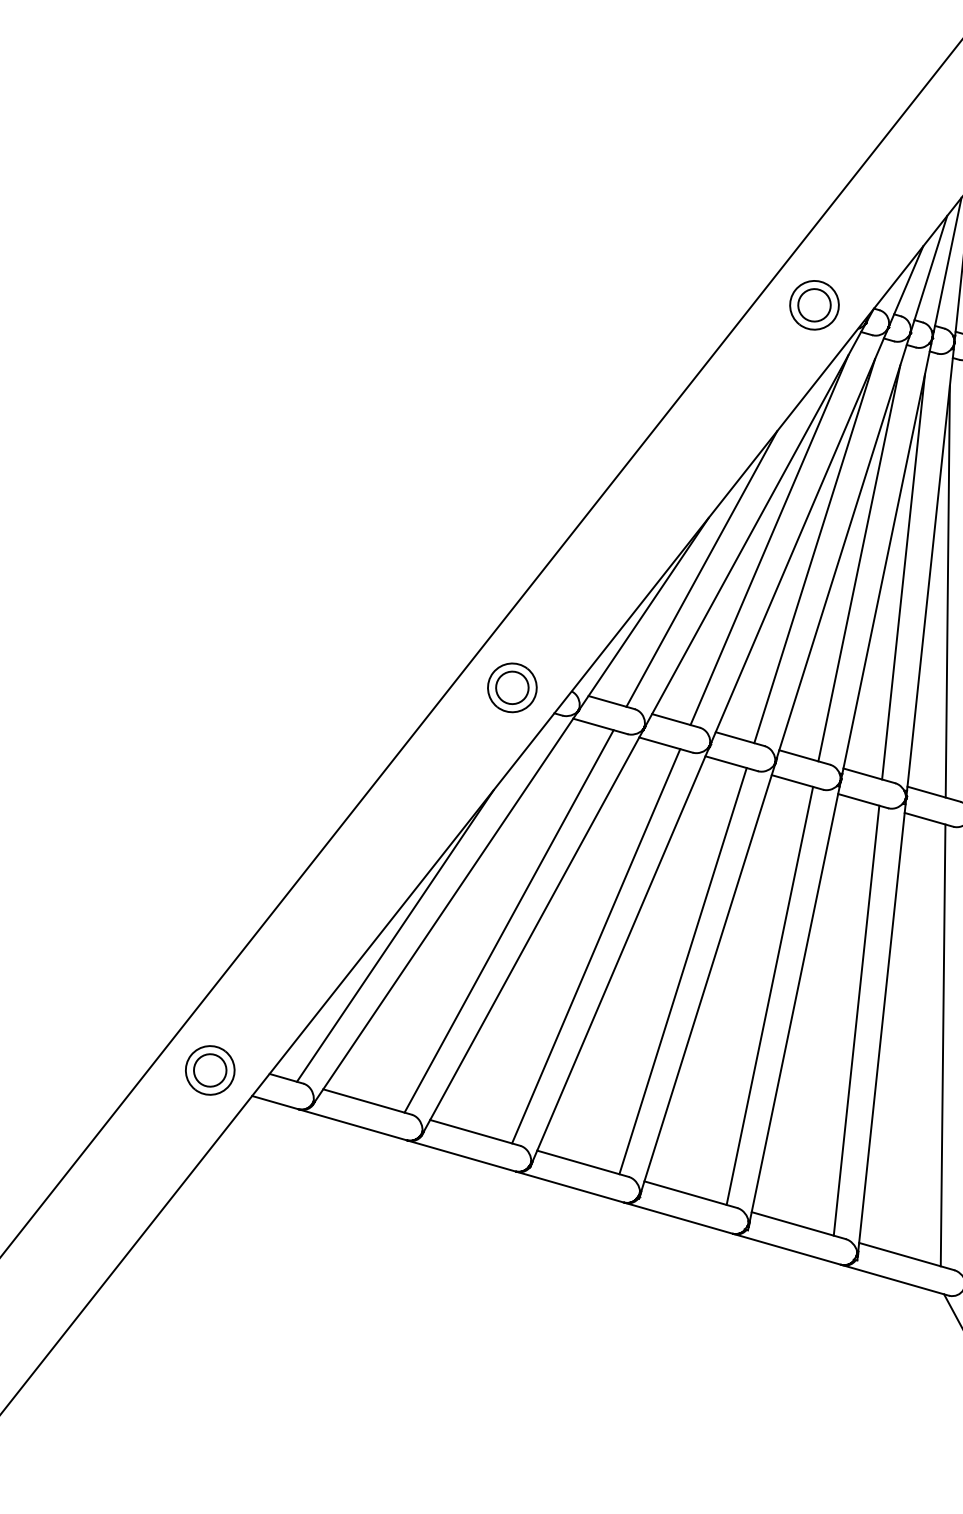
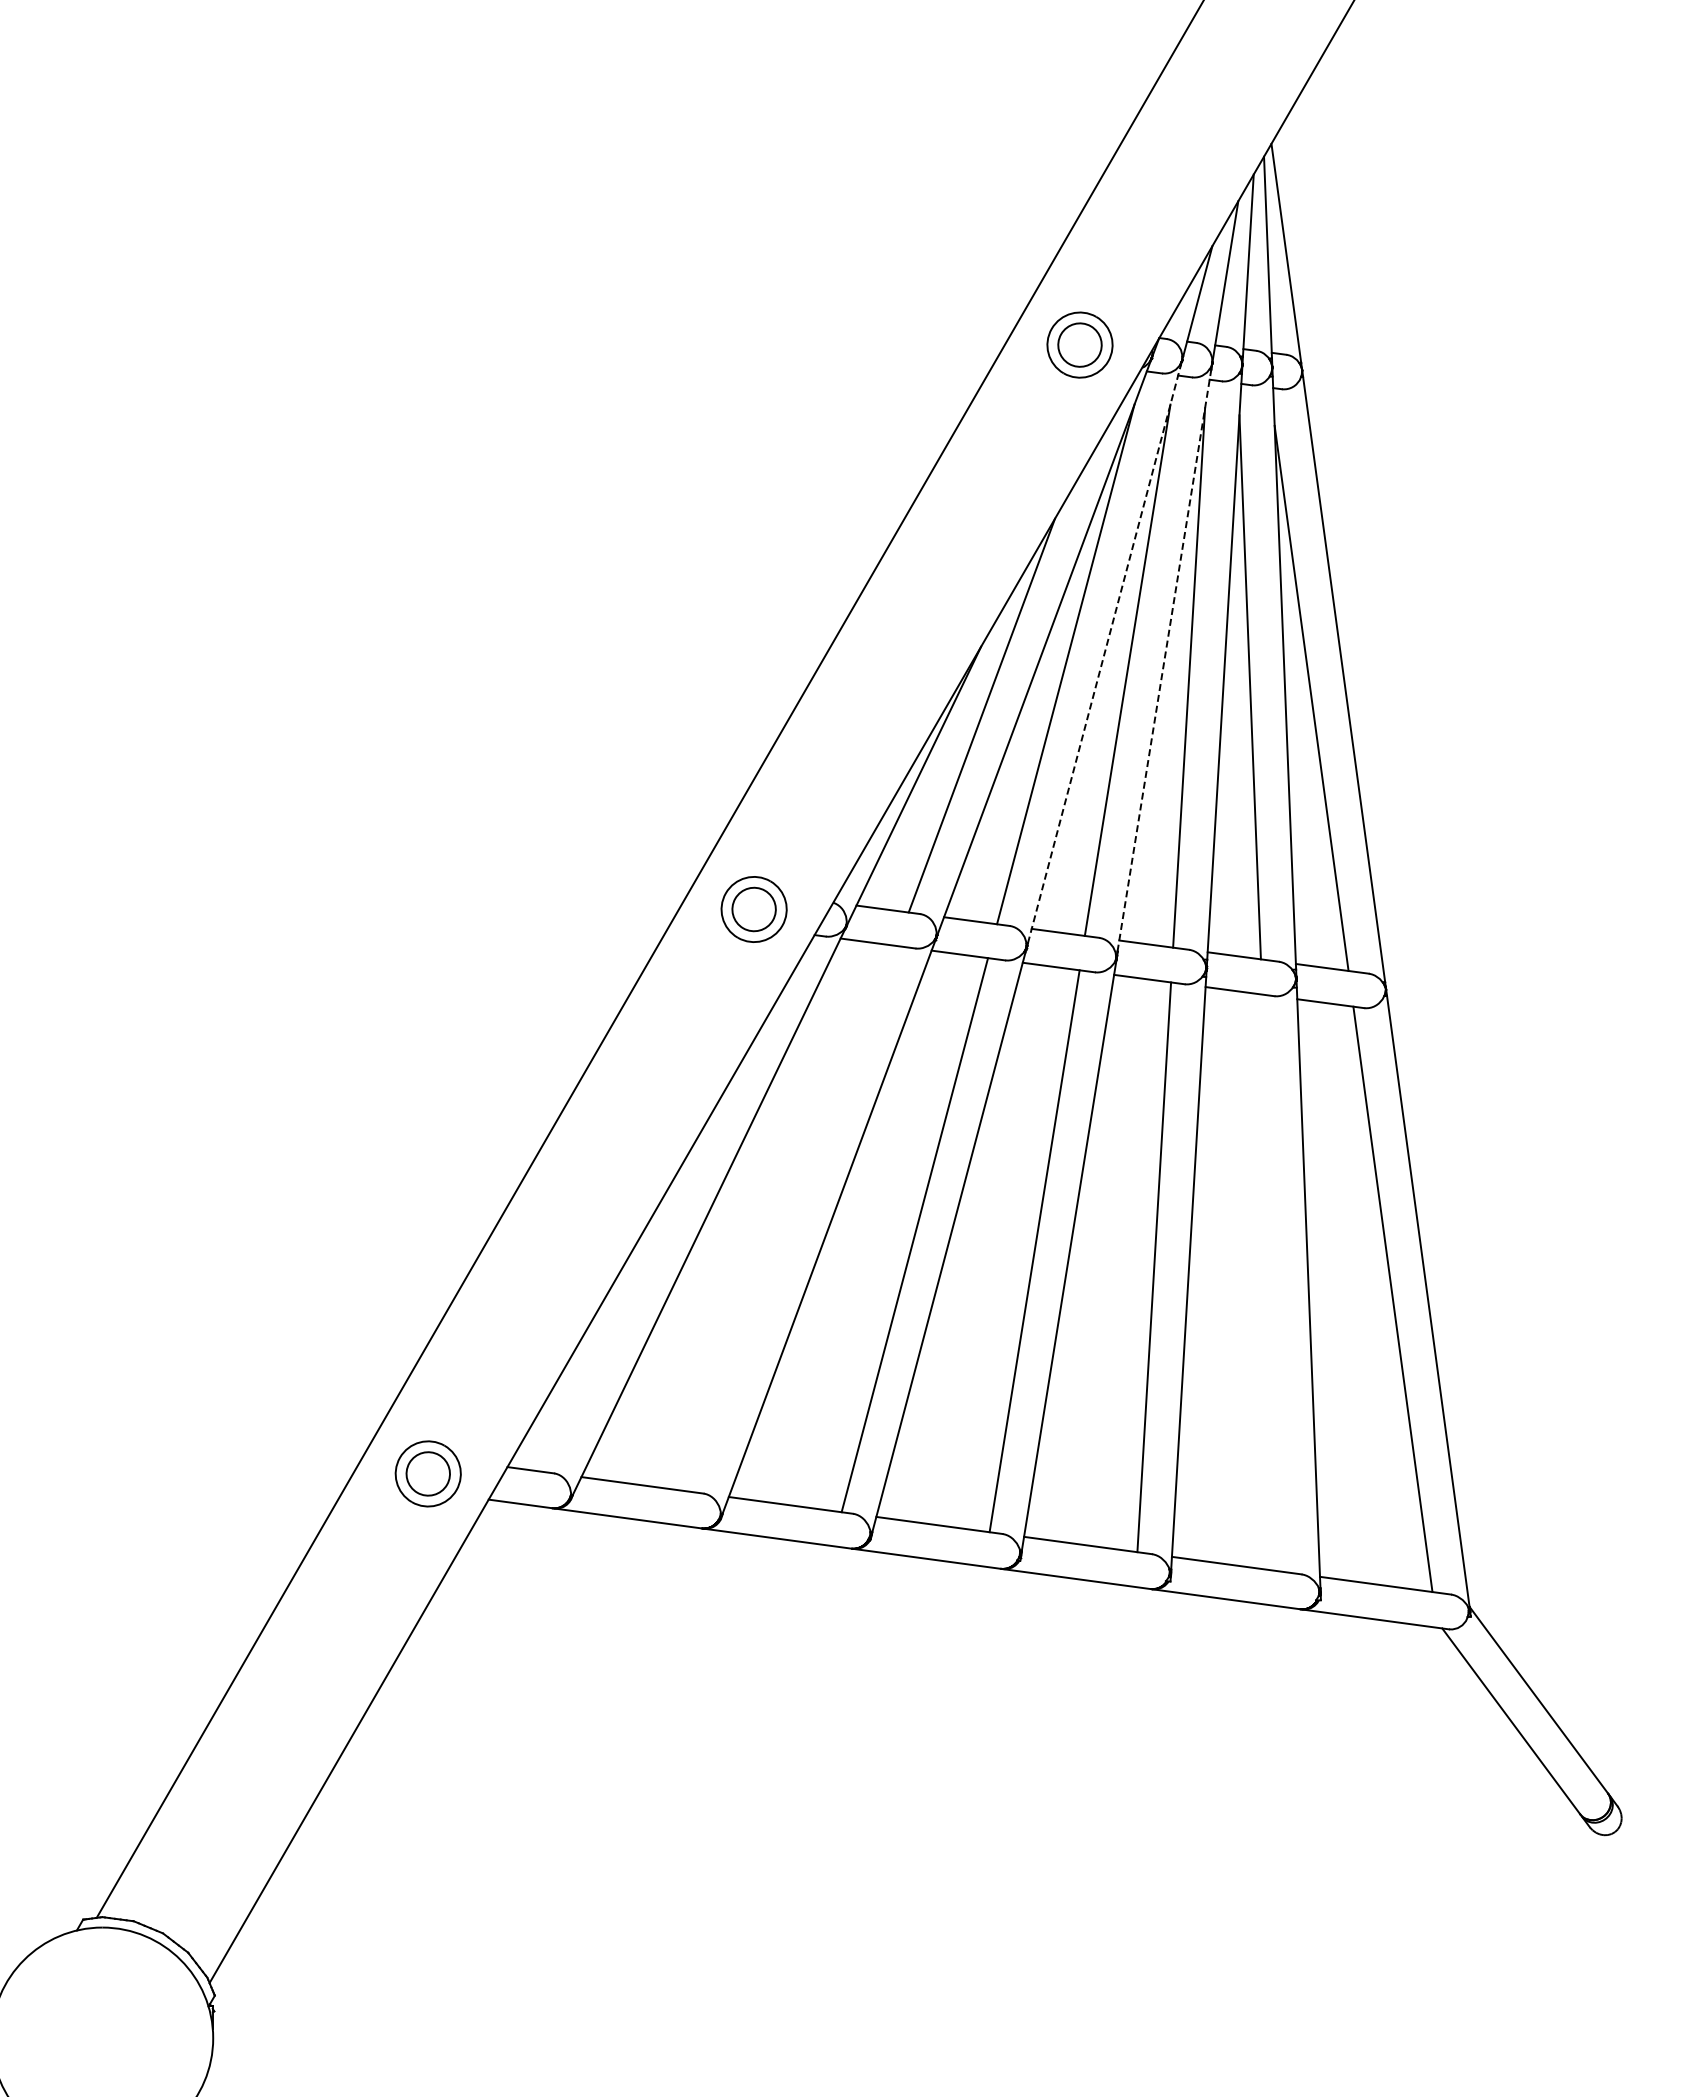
line: (800, 533) -> (1105, 649), solid -> dashed
line: (843, 547) -> (1164, 660), solid -> dashed
line: (508, 920) -> (794, 1218), removed
line: (394, 936) -> (646, 1260), removed
line: (856, 1020) -> (1273, 1283), removed

